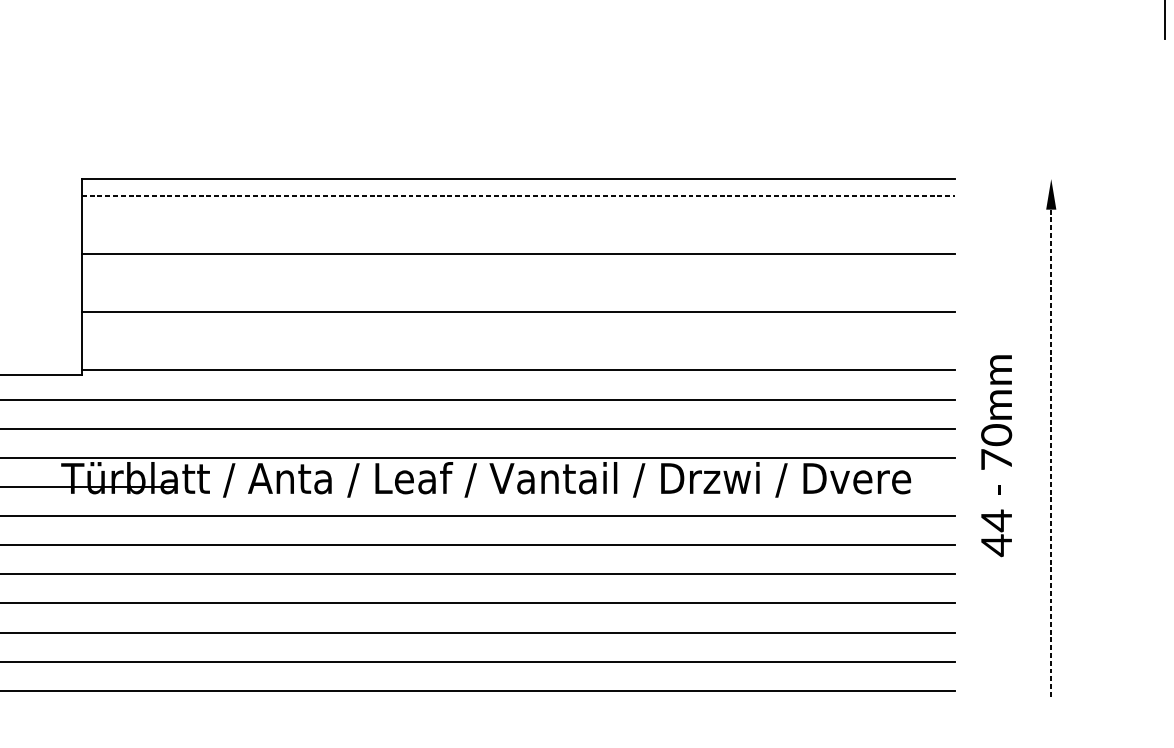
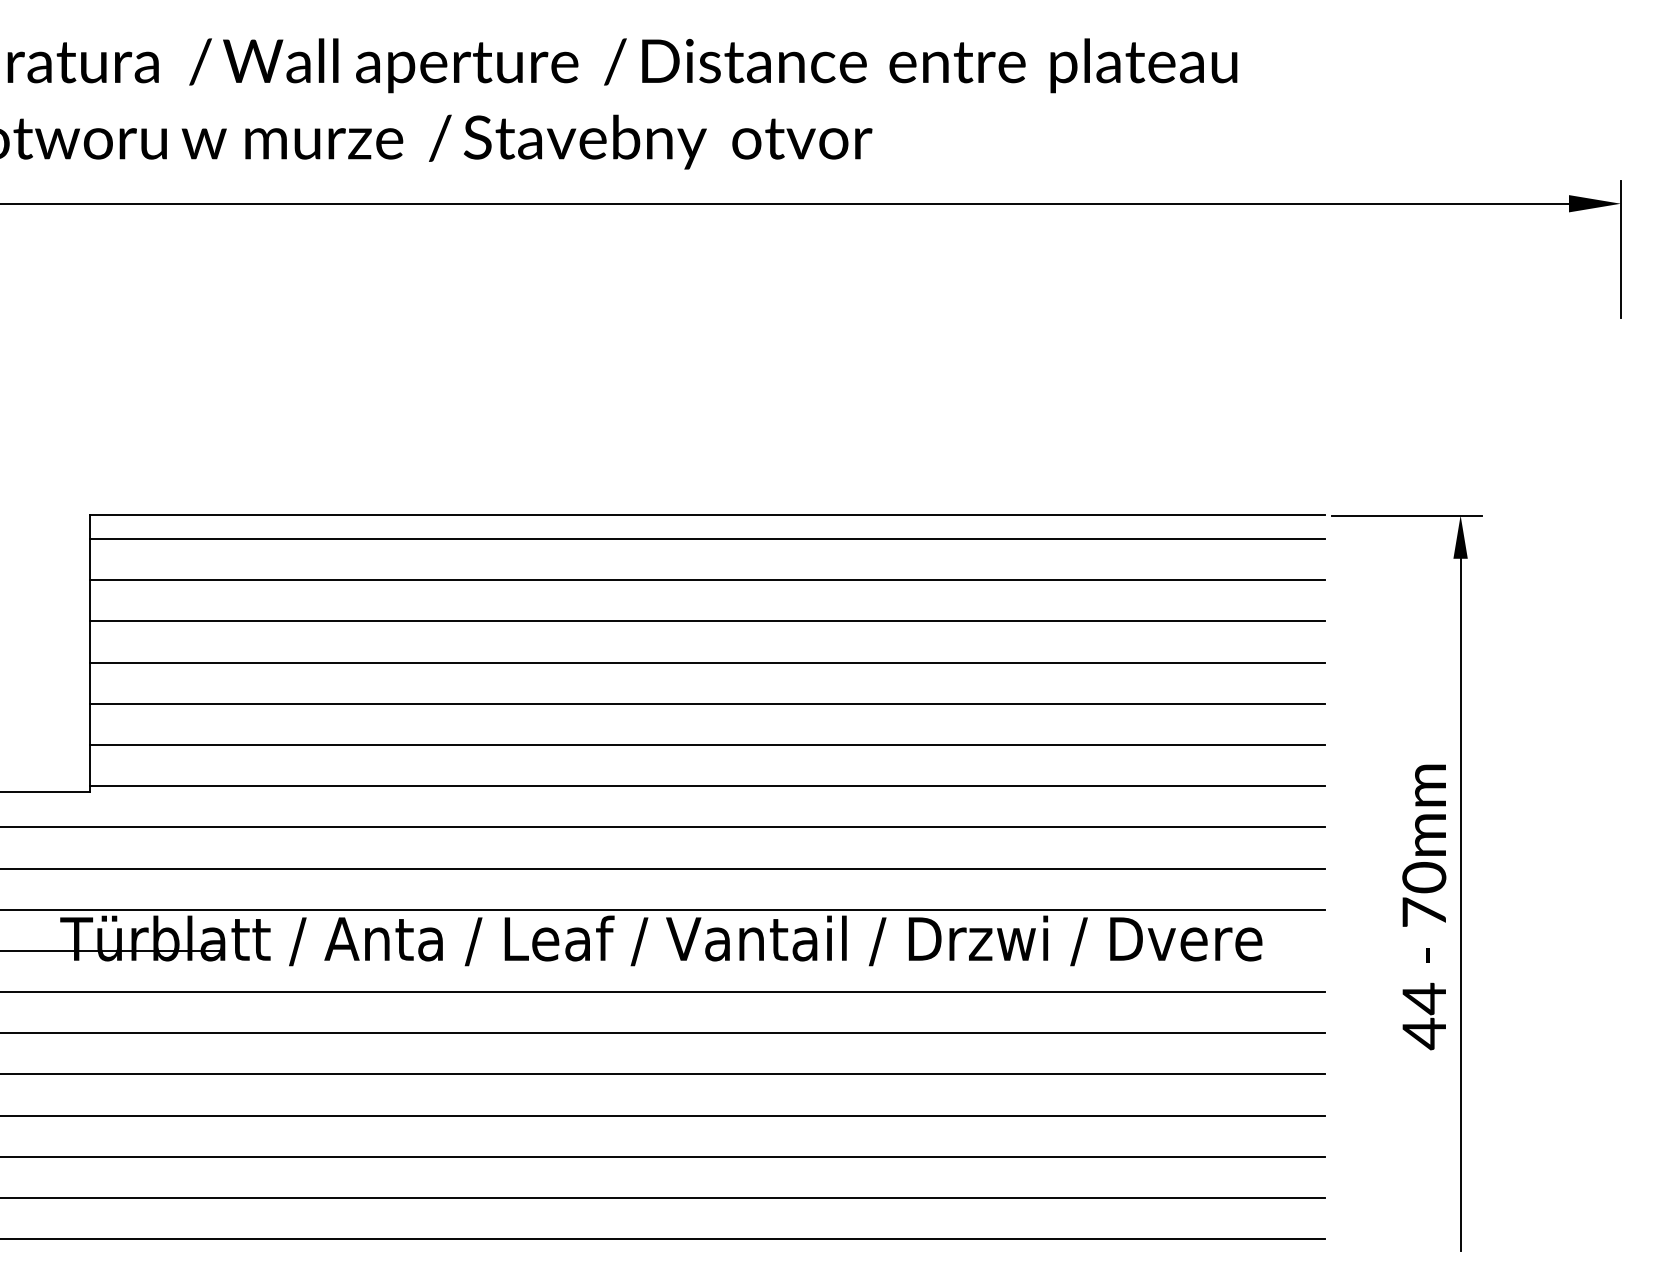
line: (1013, 179) -> (1406, 515), added
line: (518, 196) -> (707, 539), dashed -> solid
line: (518, 225) -> (706, 580), added
line: (518, 282) -> (706, 662), added
line: (518, 340) -> (706, 744), added
line: (1051, 454) -> (1460, 904), dashed -> solid
text: (996, 456) -> (1424, 907), moved

